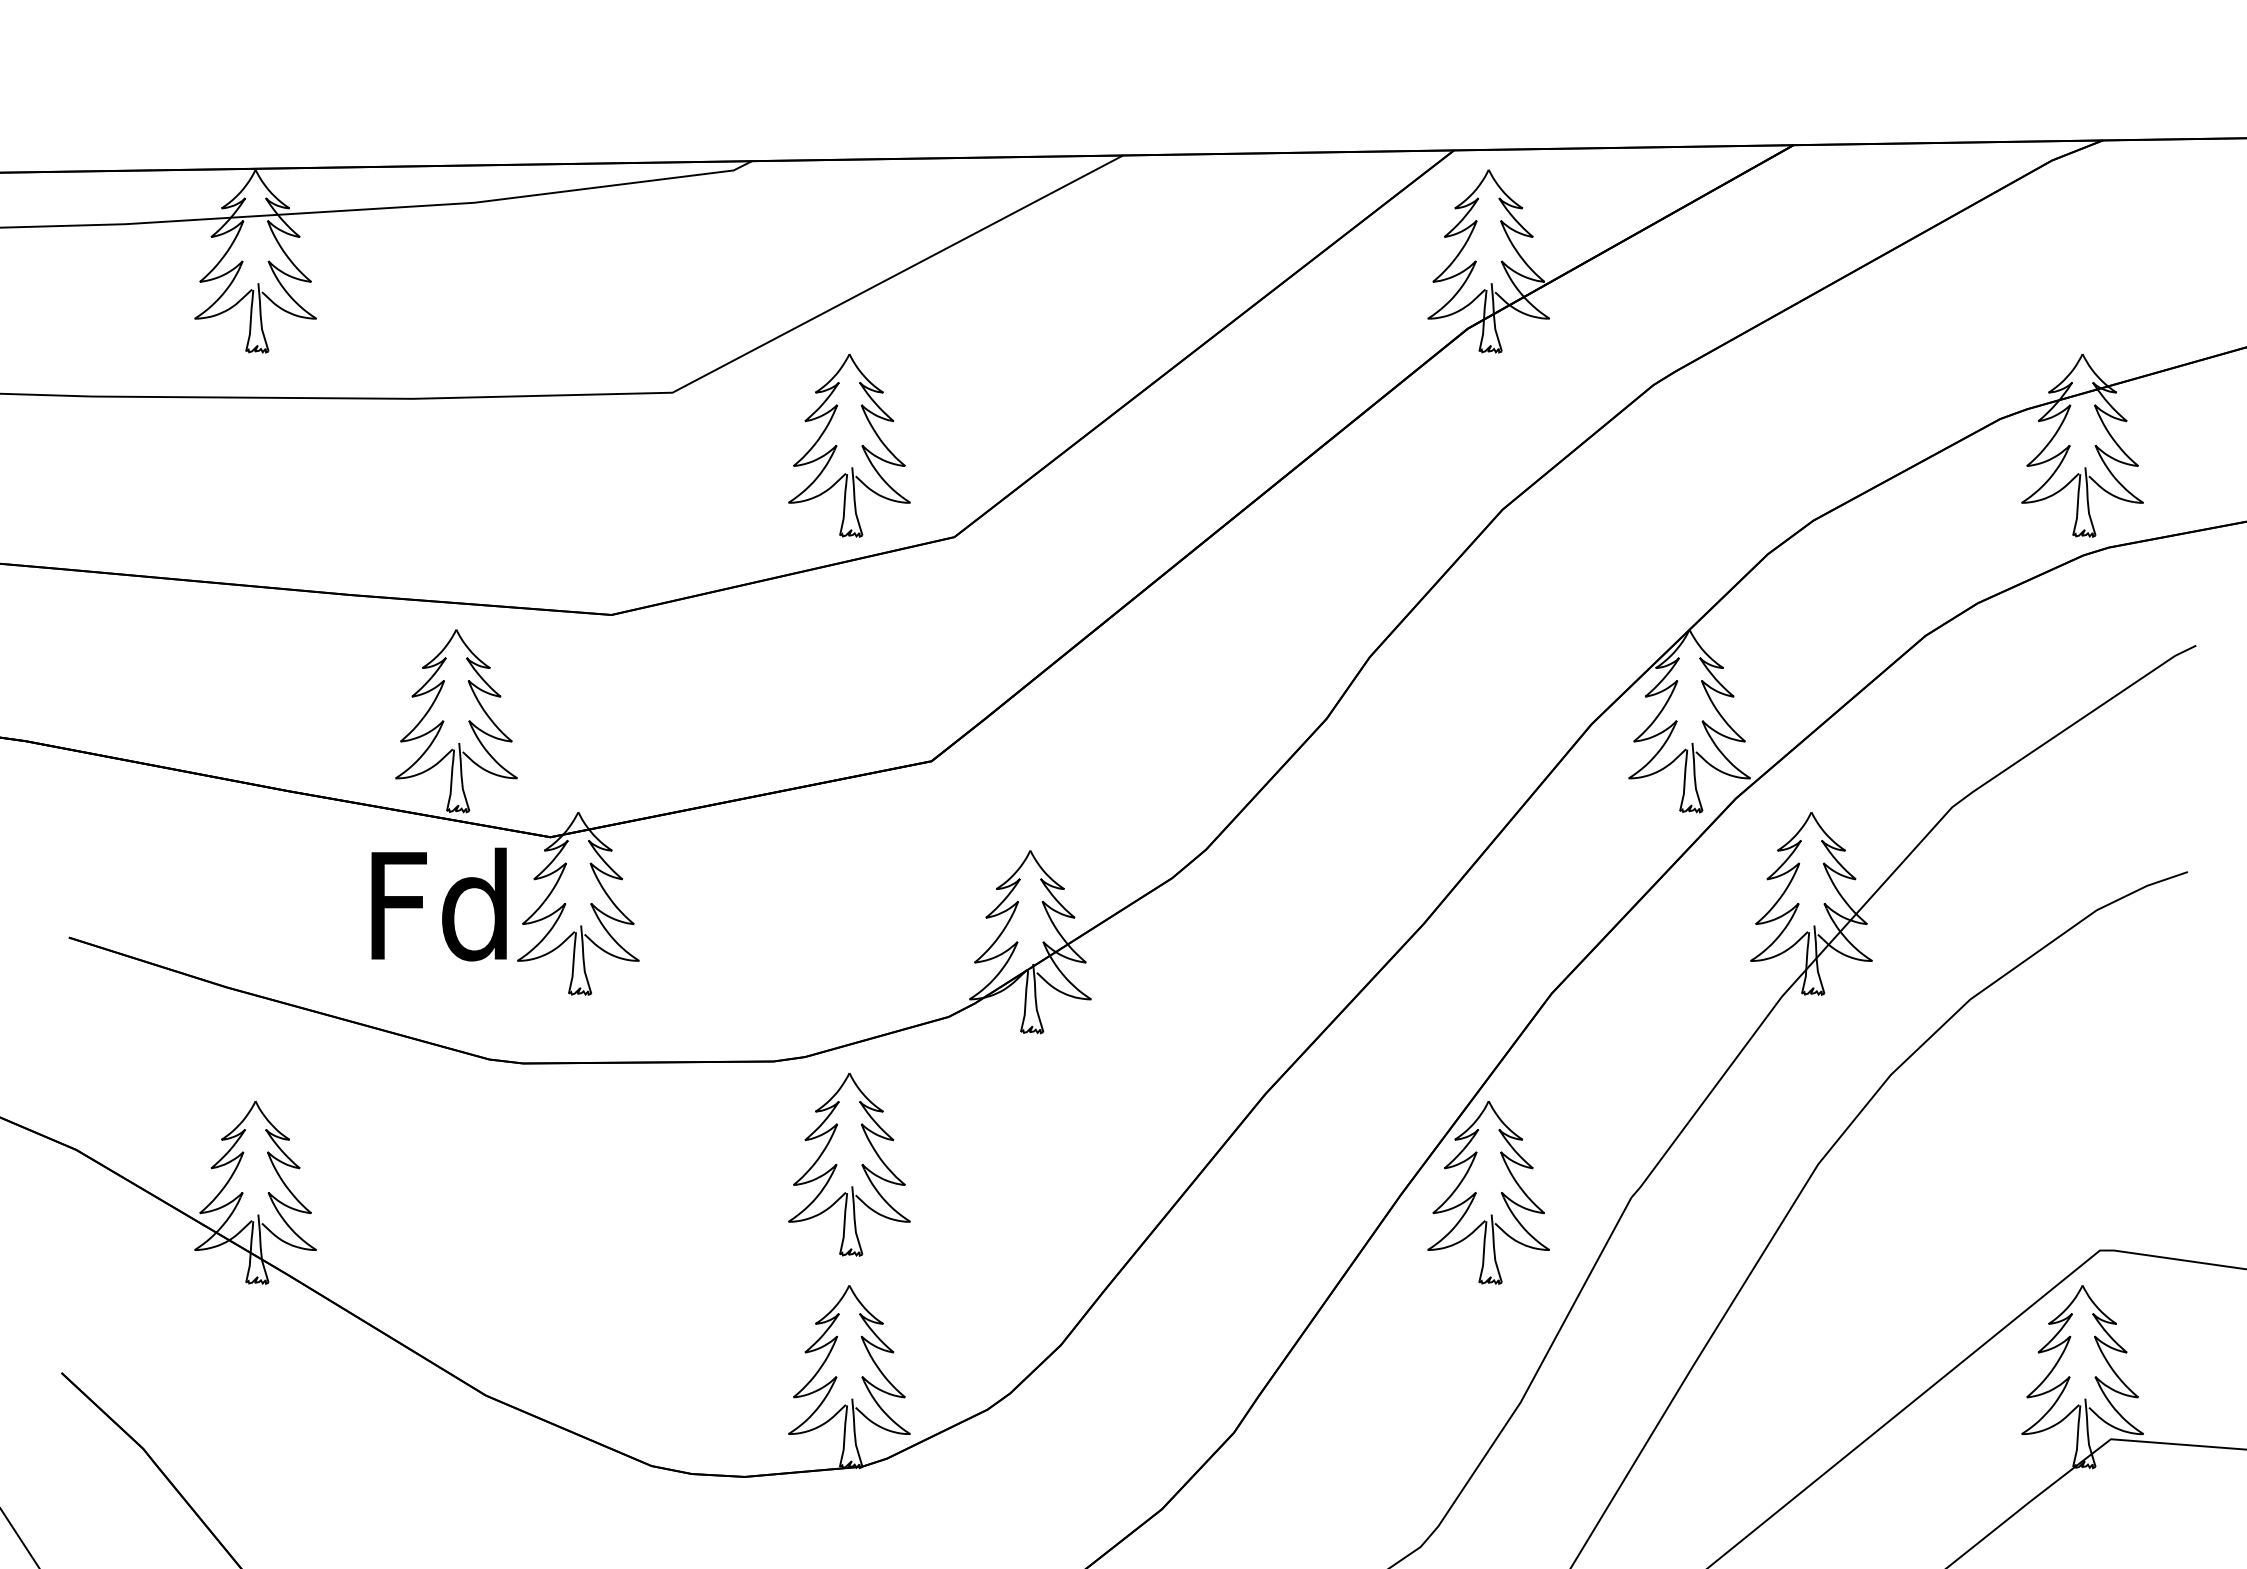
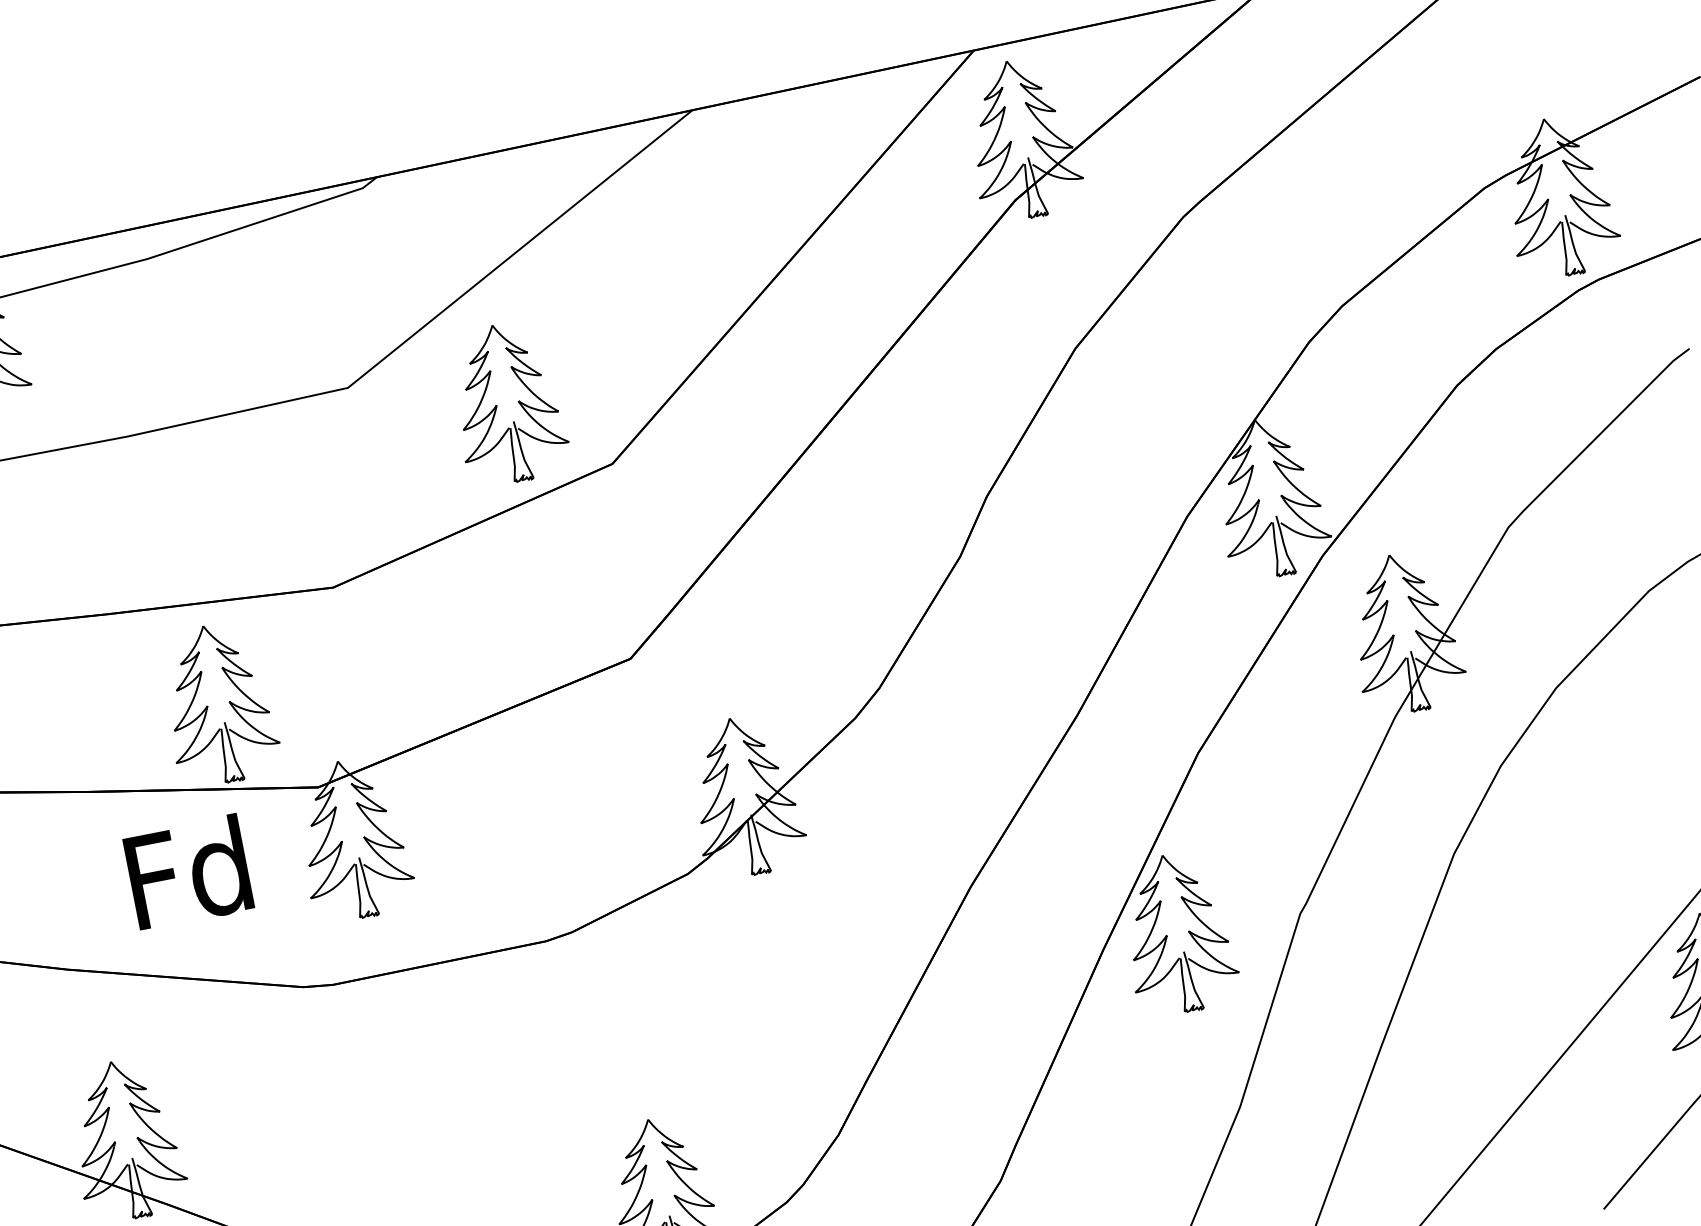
text: (438, 904) -> (187, 872), moved
part: (849, 1164) -> (627, 1016), removed

